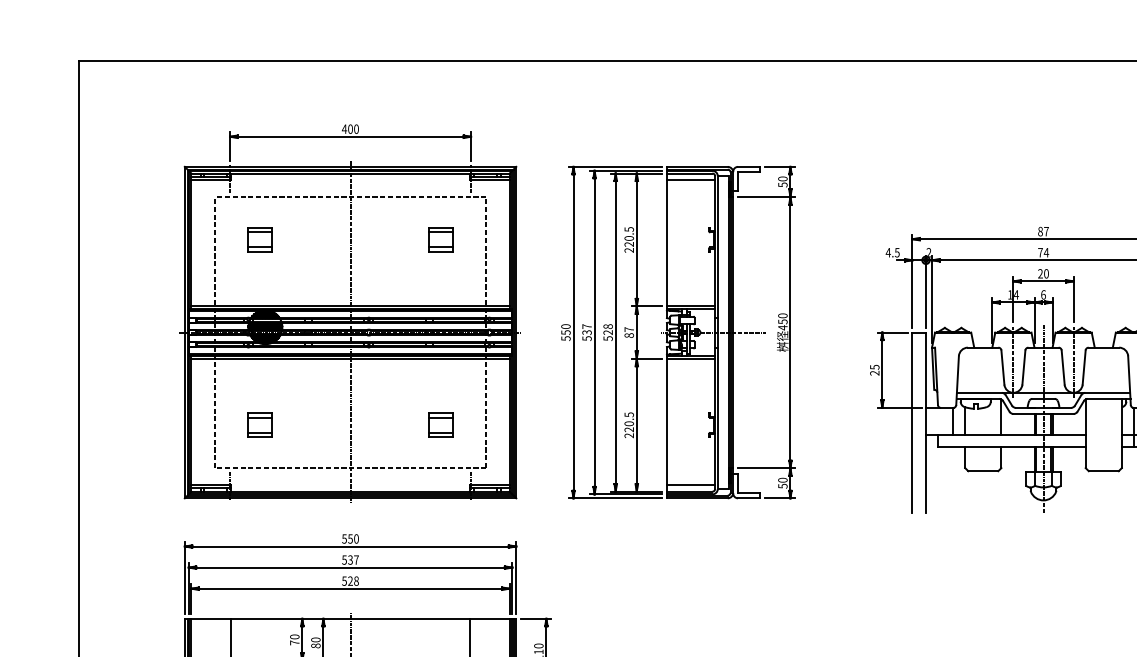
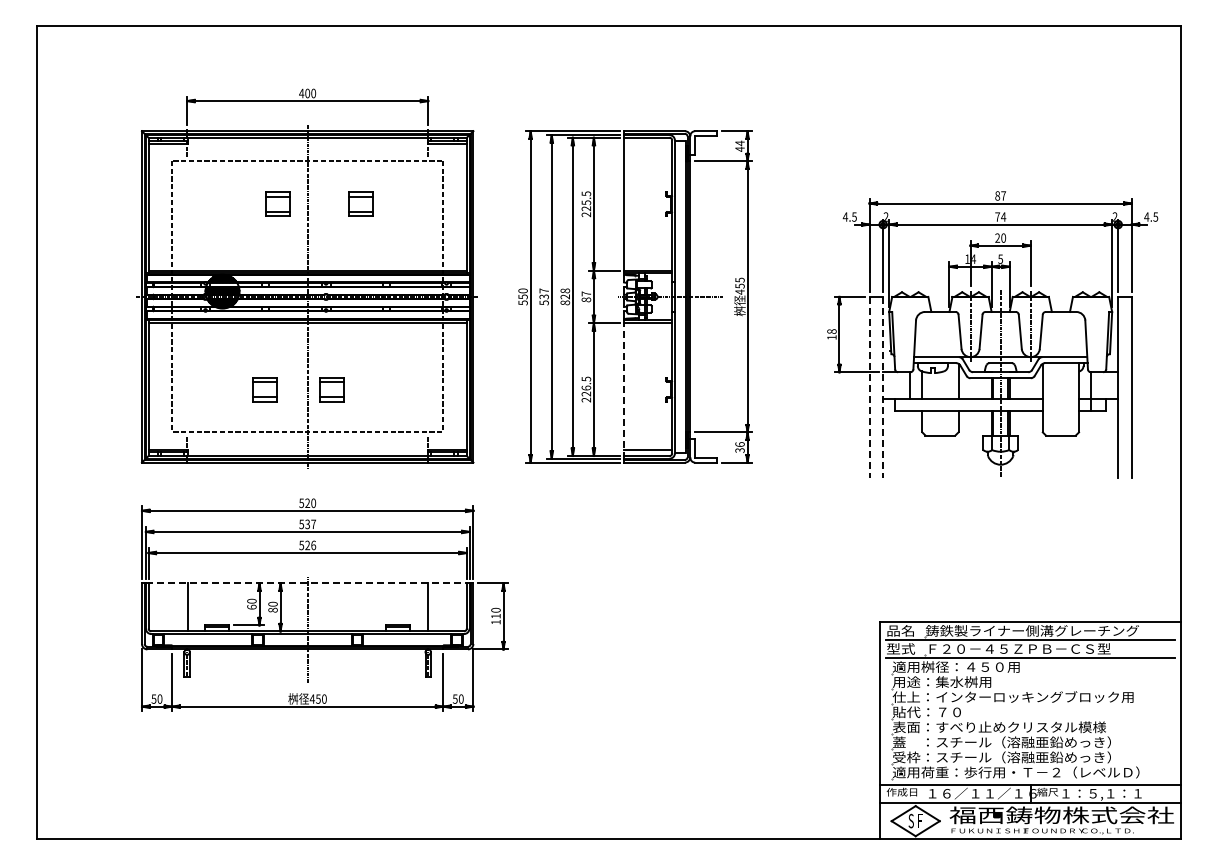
line: (691, 180) -> (648, 144), removed
text: (782, 181) -> (739, 145), 50 -> 44
text: (629, 238) -> (586, 202), 220.5 -> 225.5
part: (259, 239) -> (277, 203), moved
part: (440, 239) -> (360, 203), moved
text: (1043, 294) -> (1000, 258), 6 -> 5
text: (782, 315) -> (739, 279), 450 -> 455
text: (607, 338) -> (564, 302), 528 -> 828
text: (874, 370) -> (831, 334), 25 -> 18
text: (628, 423) -> (585, 387), 220.5 -> 226.5
line: (912, 423) -> (869, 387), solid -> dashed
line: (926, 423) -> (883, 387), solid -> dashed
part: (259, 425) -> (264, 389), moved
part: (440, 425) -> (331, 389), moved
line: (667, 425) -> (624, 389), solid -> dashed
text: (782, 483) -> (739, 447), 50 -> 36
text: (350, 539) -> (307, 503), 550 -> 520
text: (356, 580) -> (313, 544), 528 -> 526
line: (350, 619) -> (307, 583), solid -> dashed
text: (294, 642) -> (251, 606), 70 -> 60

